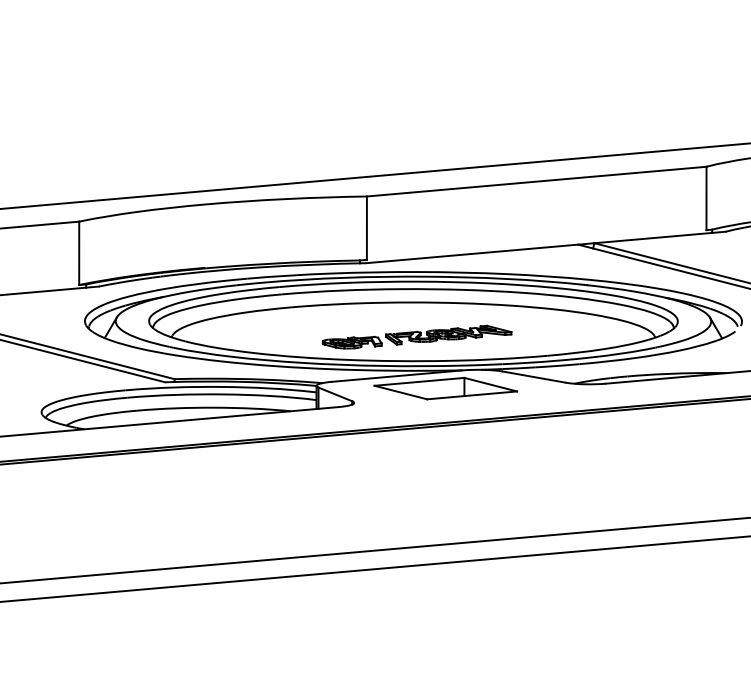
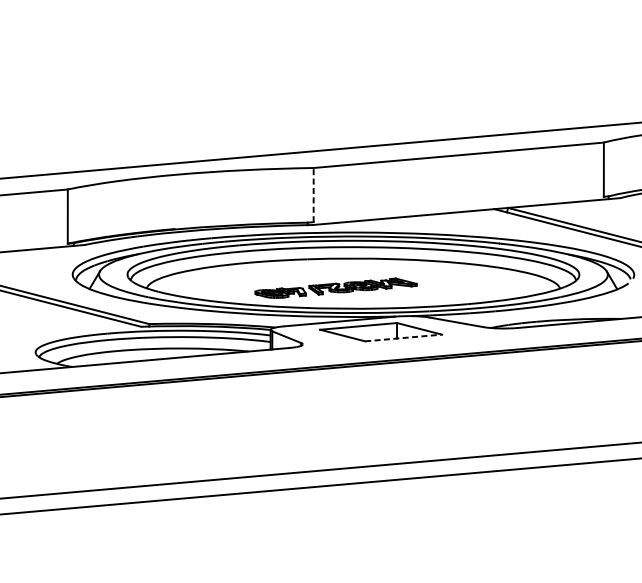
line: (366, 228) -> (313, 195), solid -> dashed
part: (416, 336) -> (335, 287), moved
line: (472, 395) -> (403, 338), solid -> dashed

